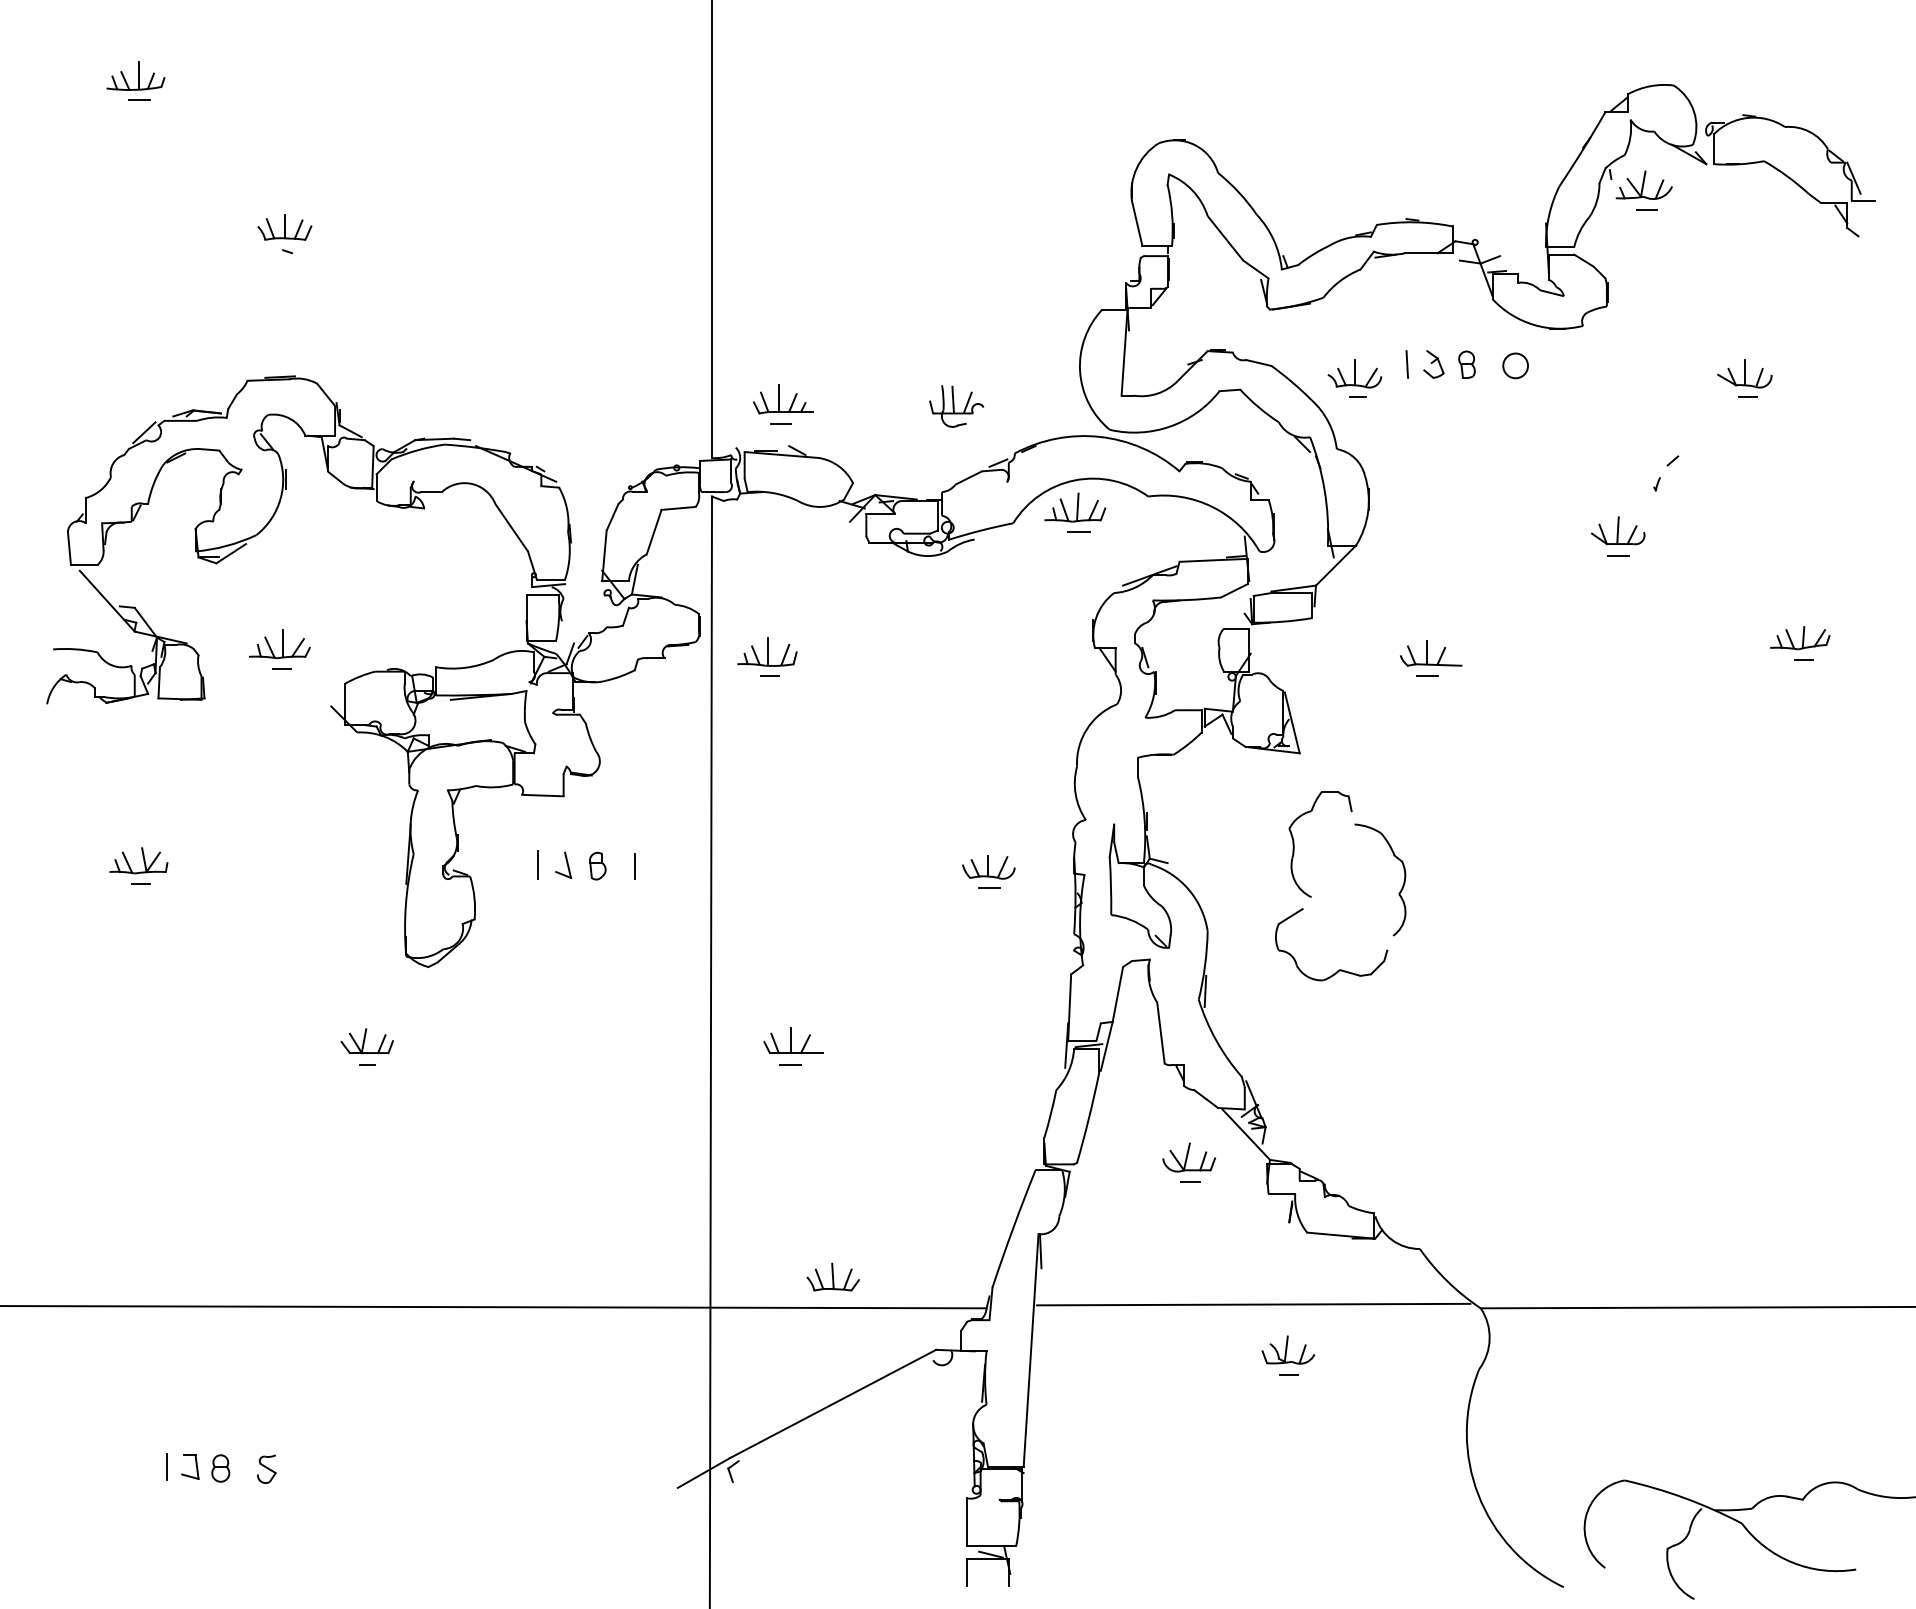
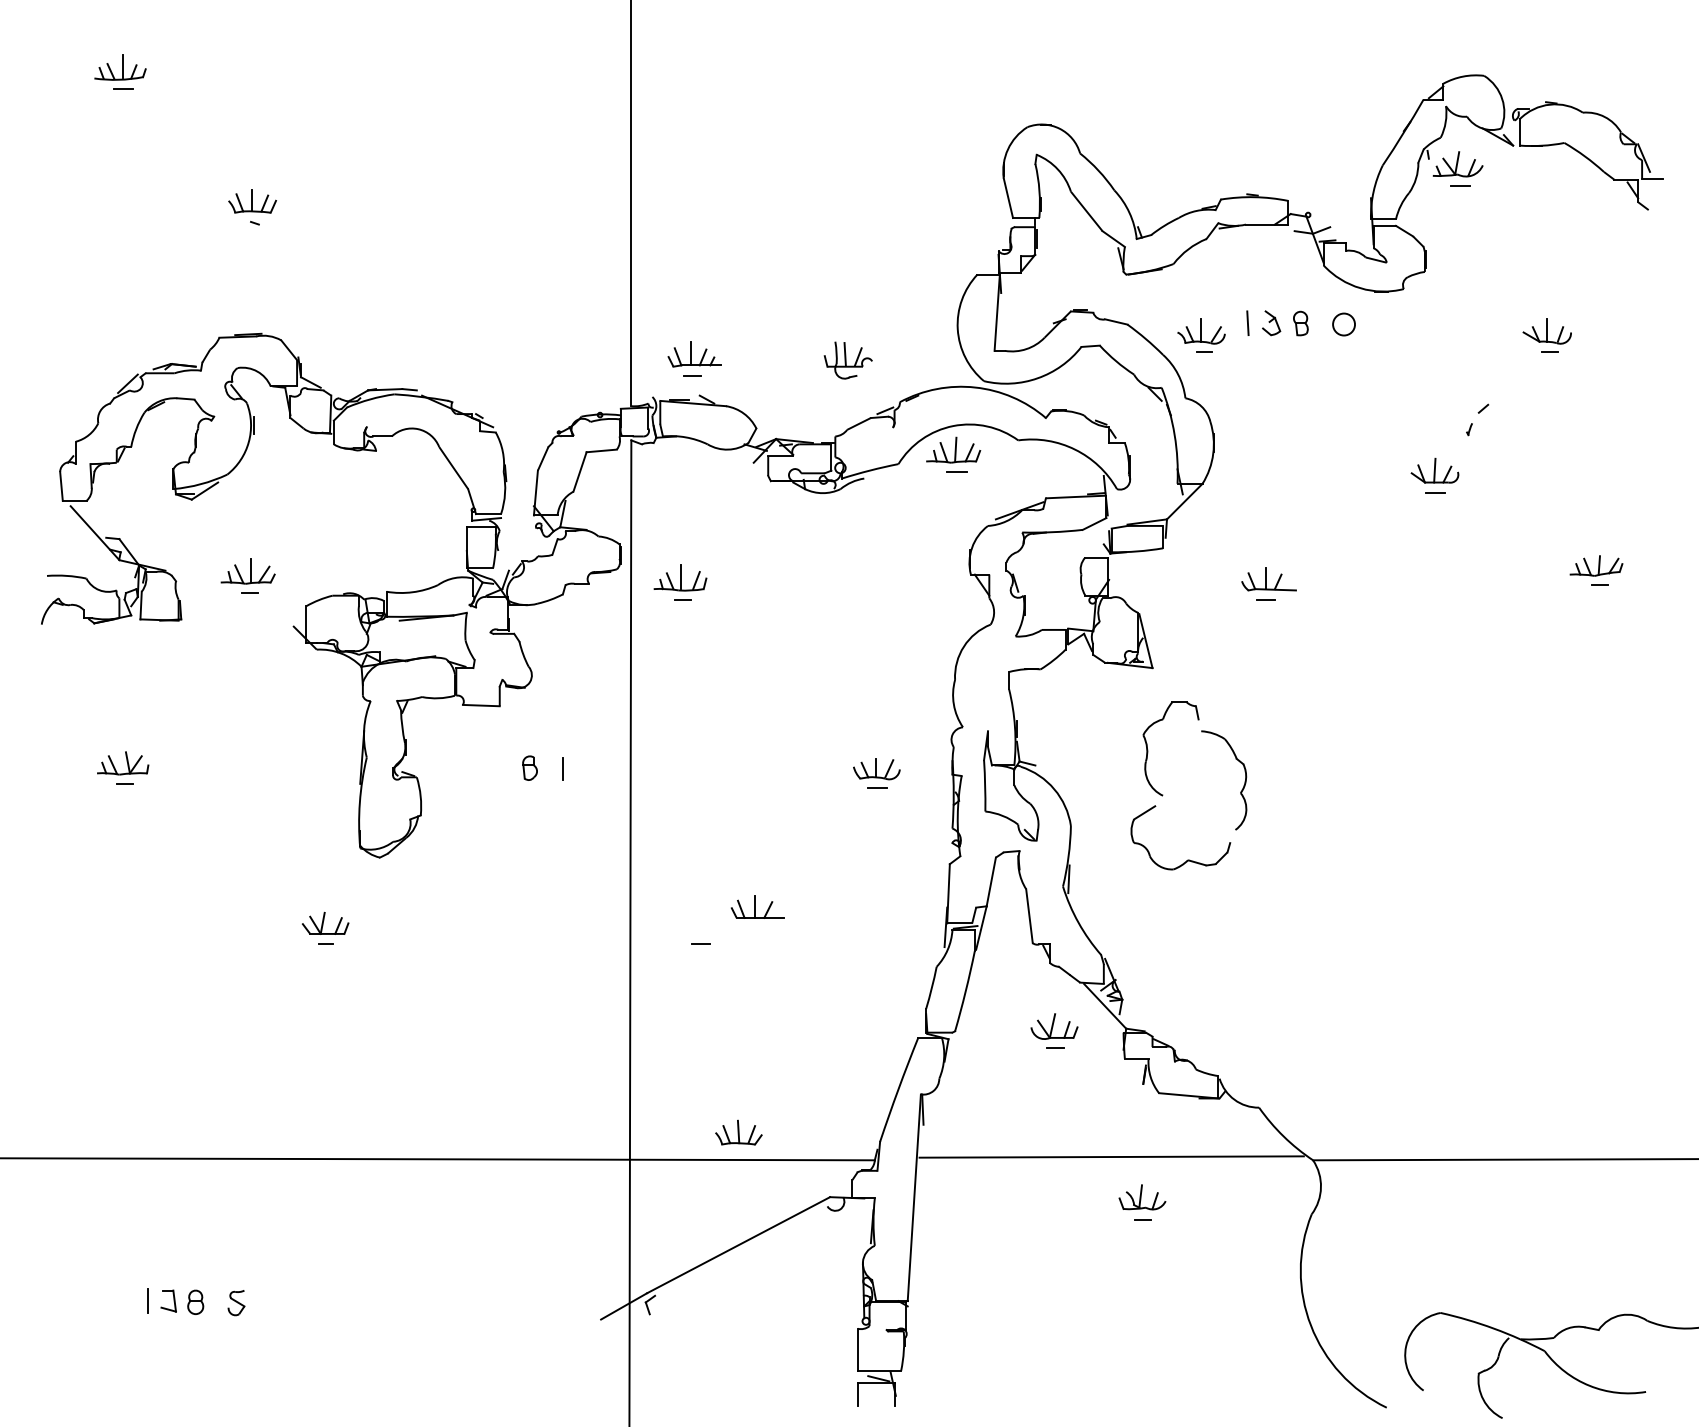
line: (538, 864) -> (477, 766), removed
part: (563, 865) -> (499, 767), removed
part: (793, 1040) -> (757, 906), moved

